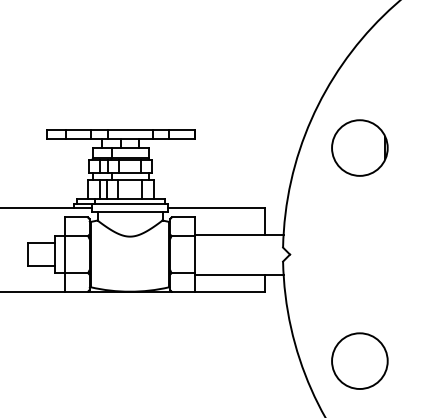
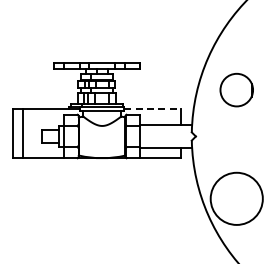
part: (359, 146) -> (236, 89), moved
line: (217, 208) -> (153, 109), solid -> dashed
circle: (359, 360) -> (236, 198), size x1.6

